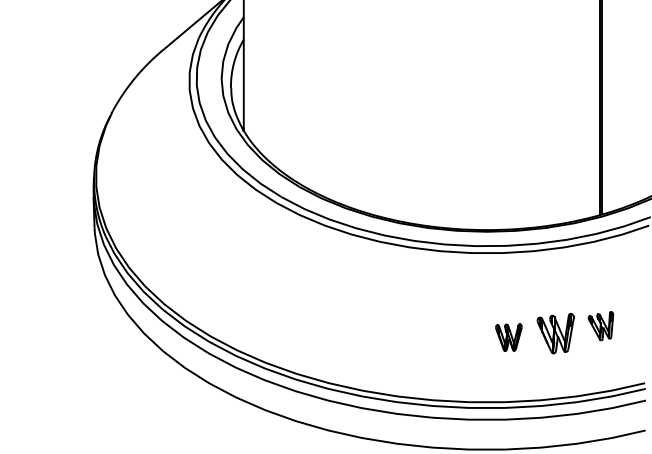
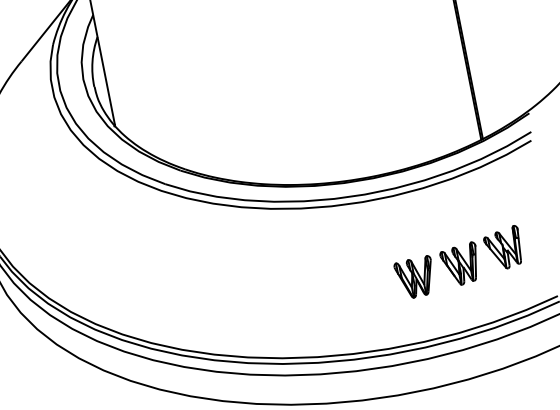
part: (600, 326) -> (503, 249), size x1.43
part: (508, 337) -> (415, 277), size x1.43

